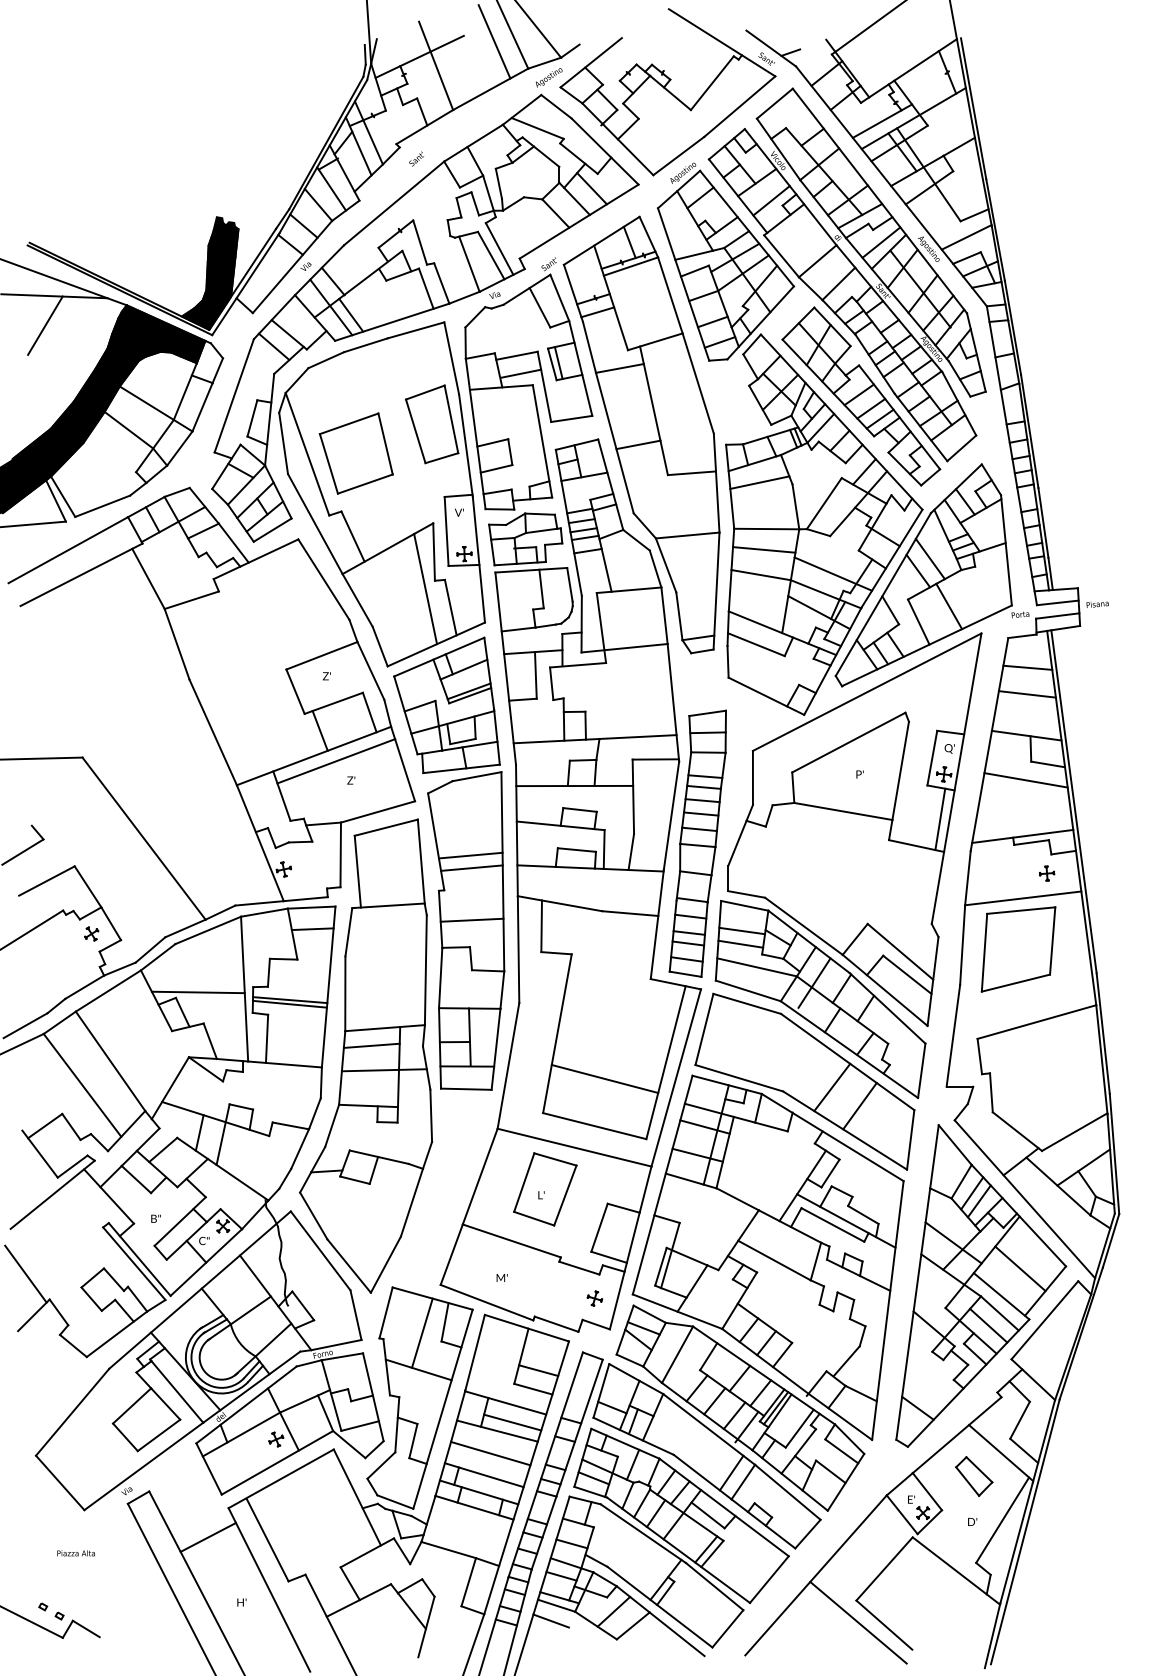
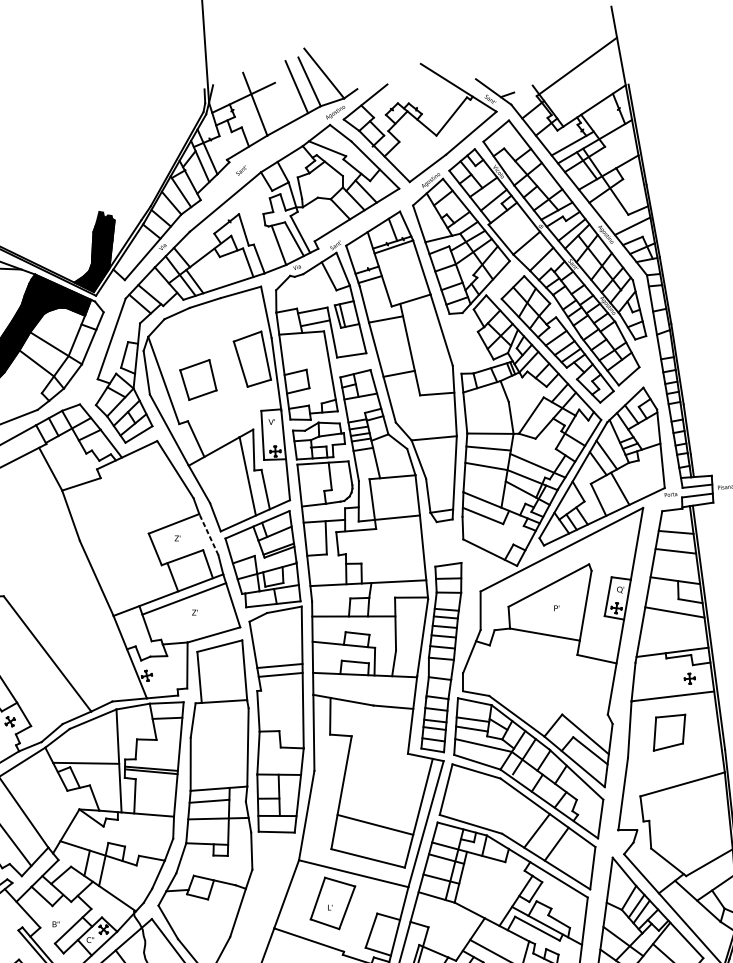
part: (355, 453) -> (197, 379), size x0.7
line: (759, 482) -> (485, 400), removed
line: (370, 670) -> (208, 534), solid -> dashed
line: (940, 819) -> (614, 640), removed
line: (471, 919) -> (280, 711), removed
part: (1018, 949) -> (669, 732), size x0.6

